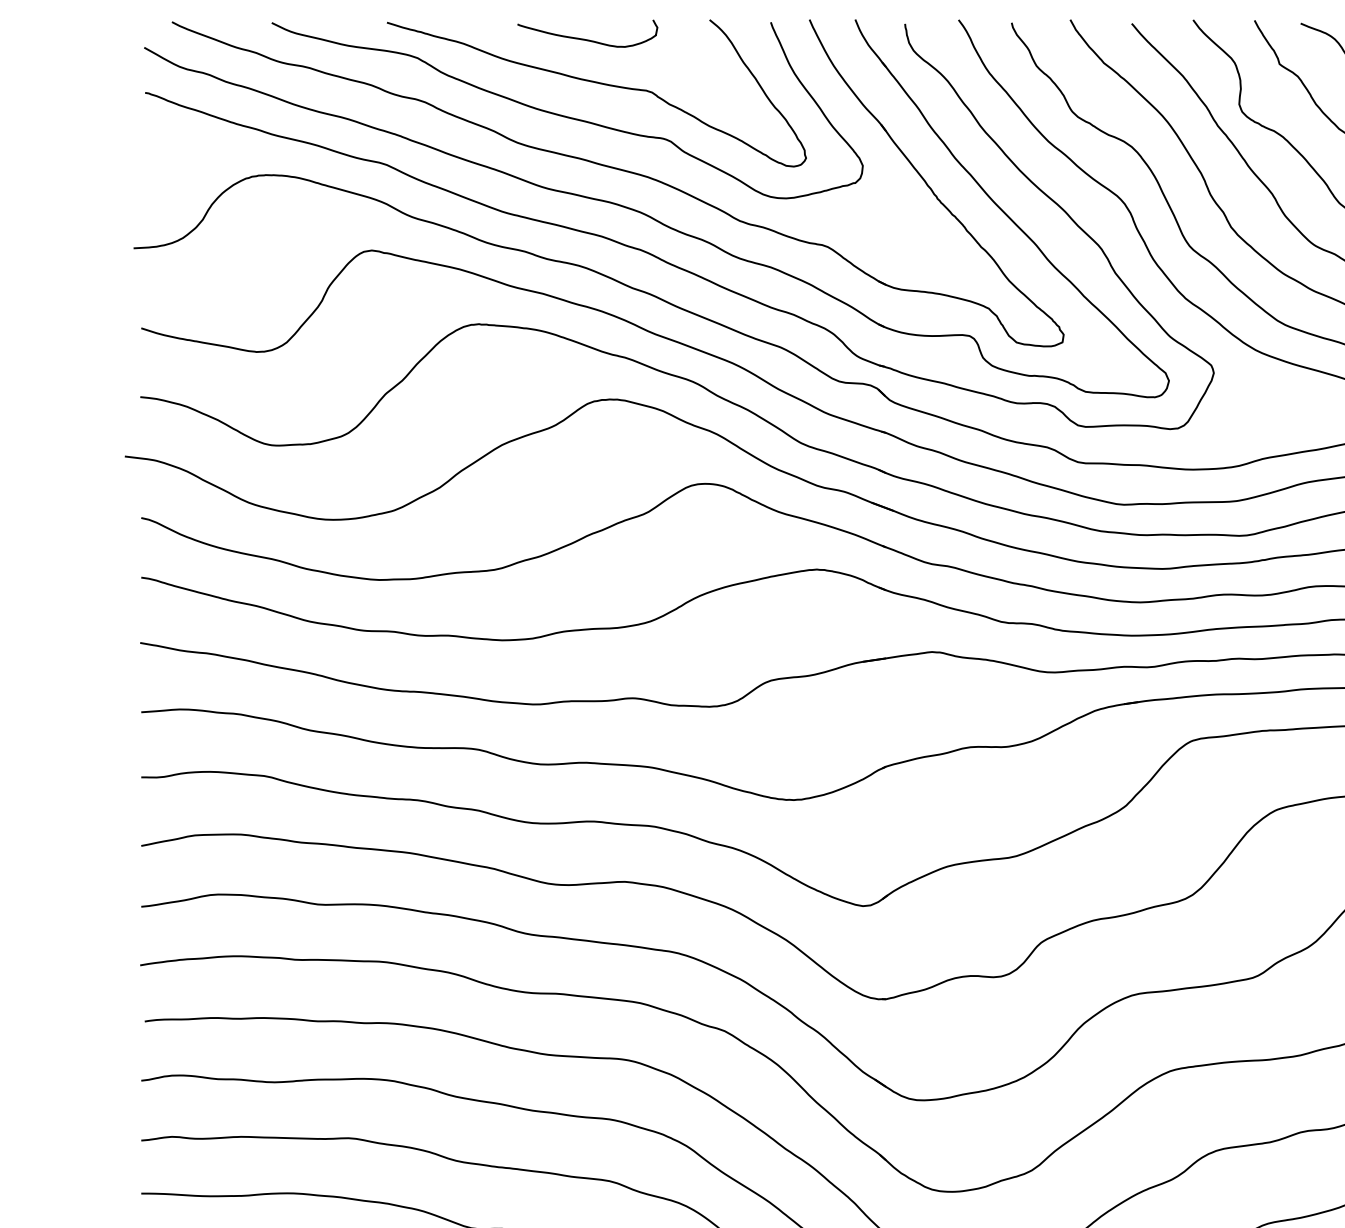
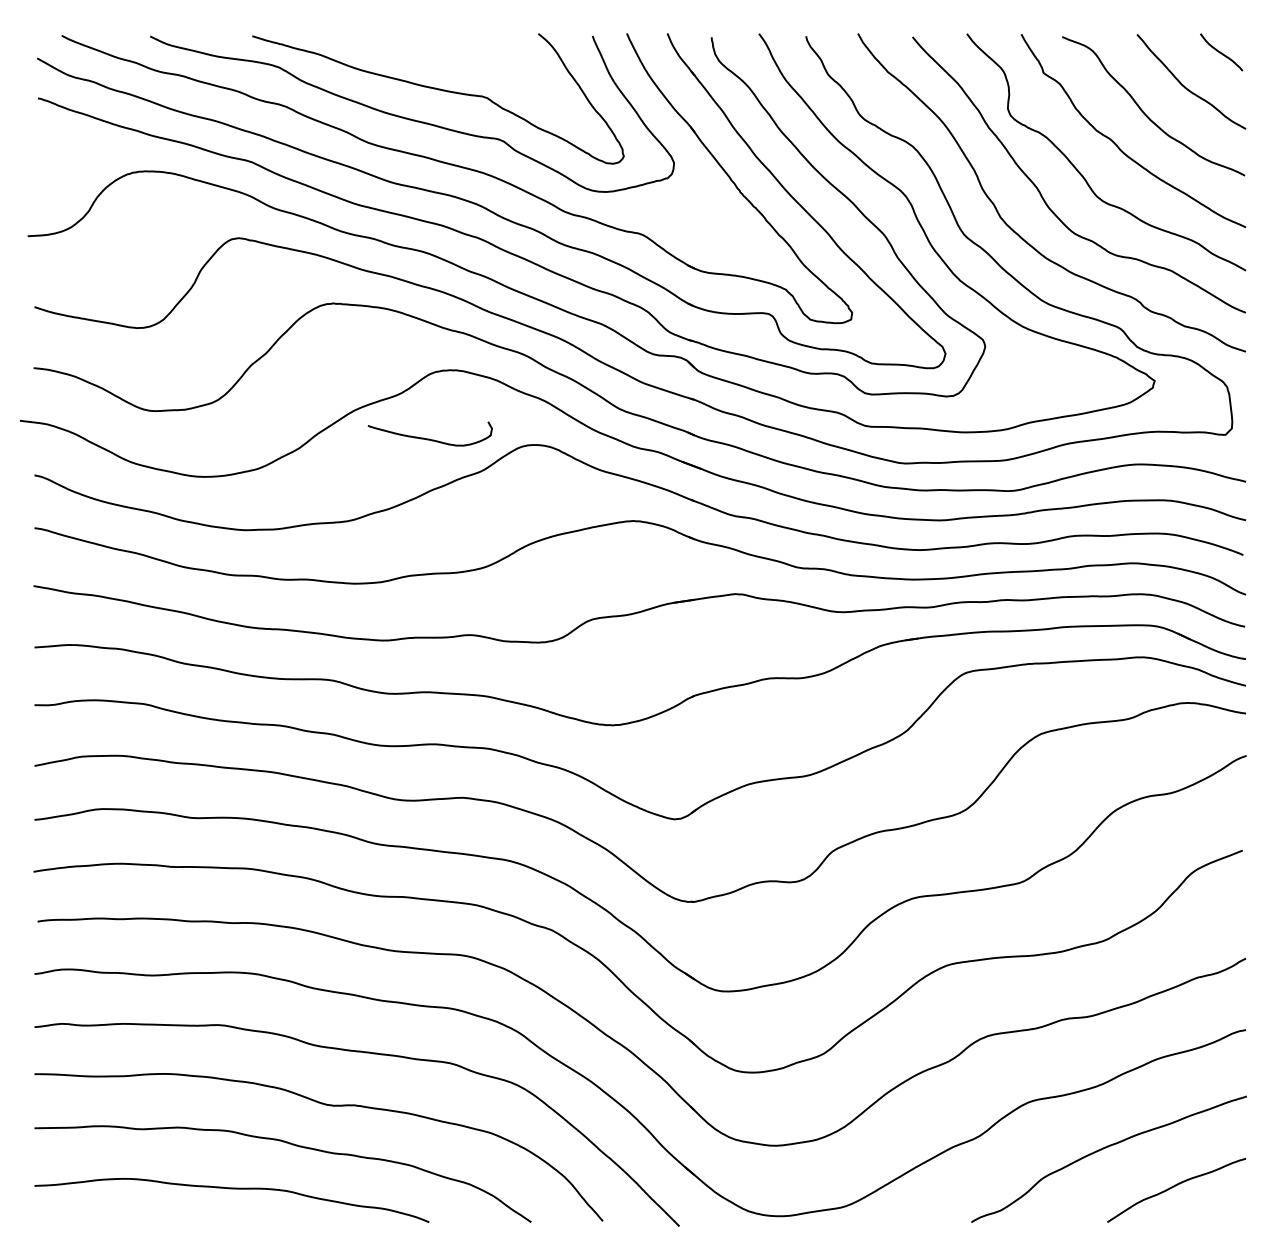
curve: (586, 38) -> (429, 438), moved

